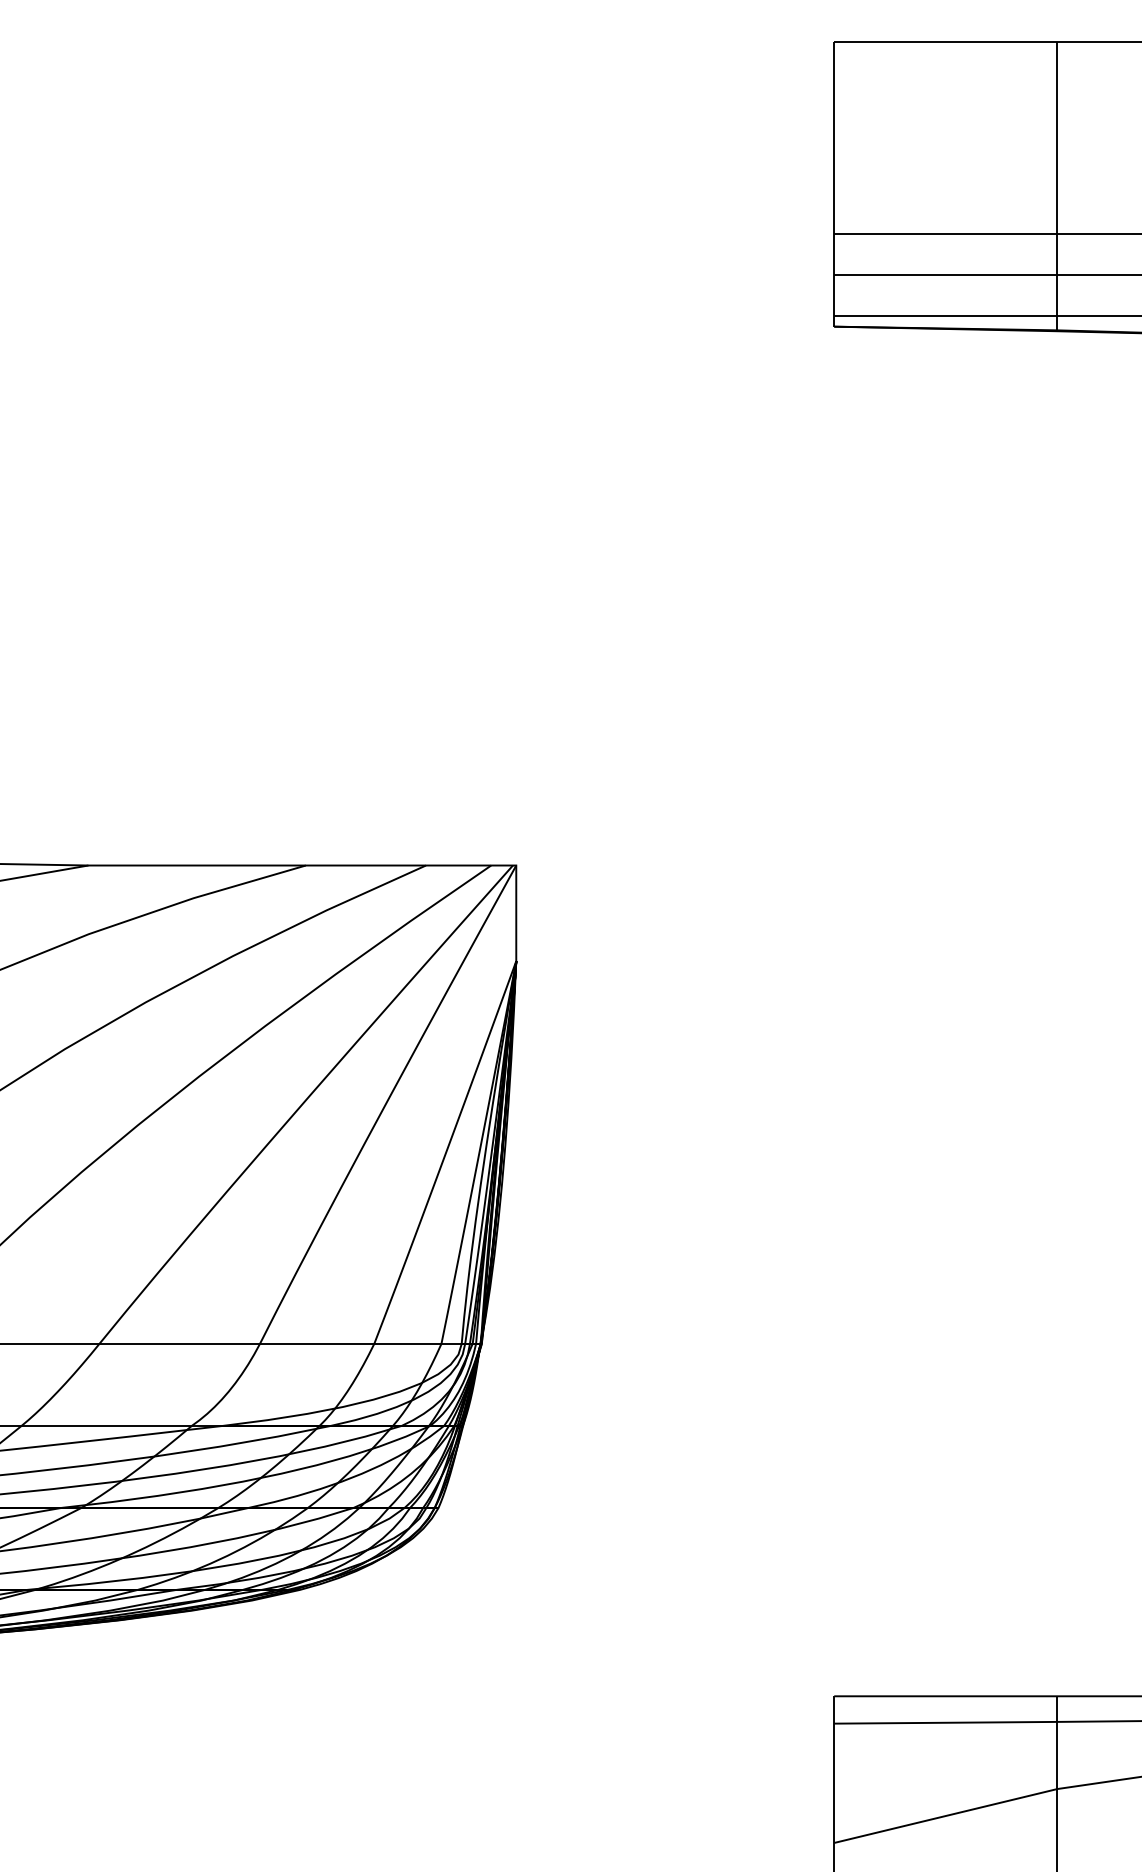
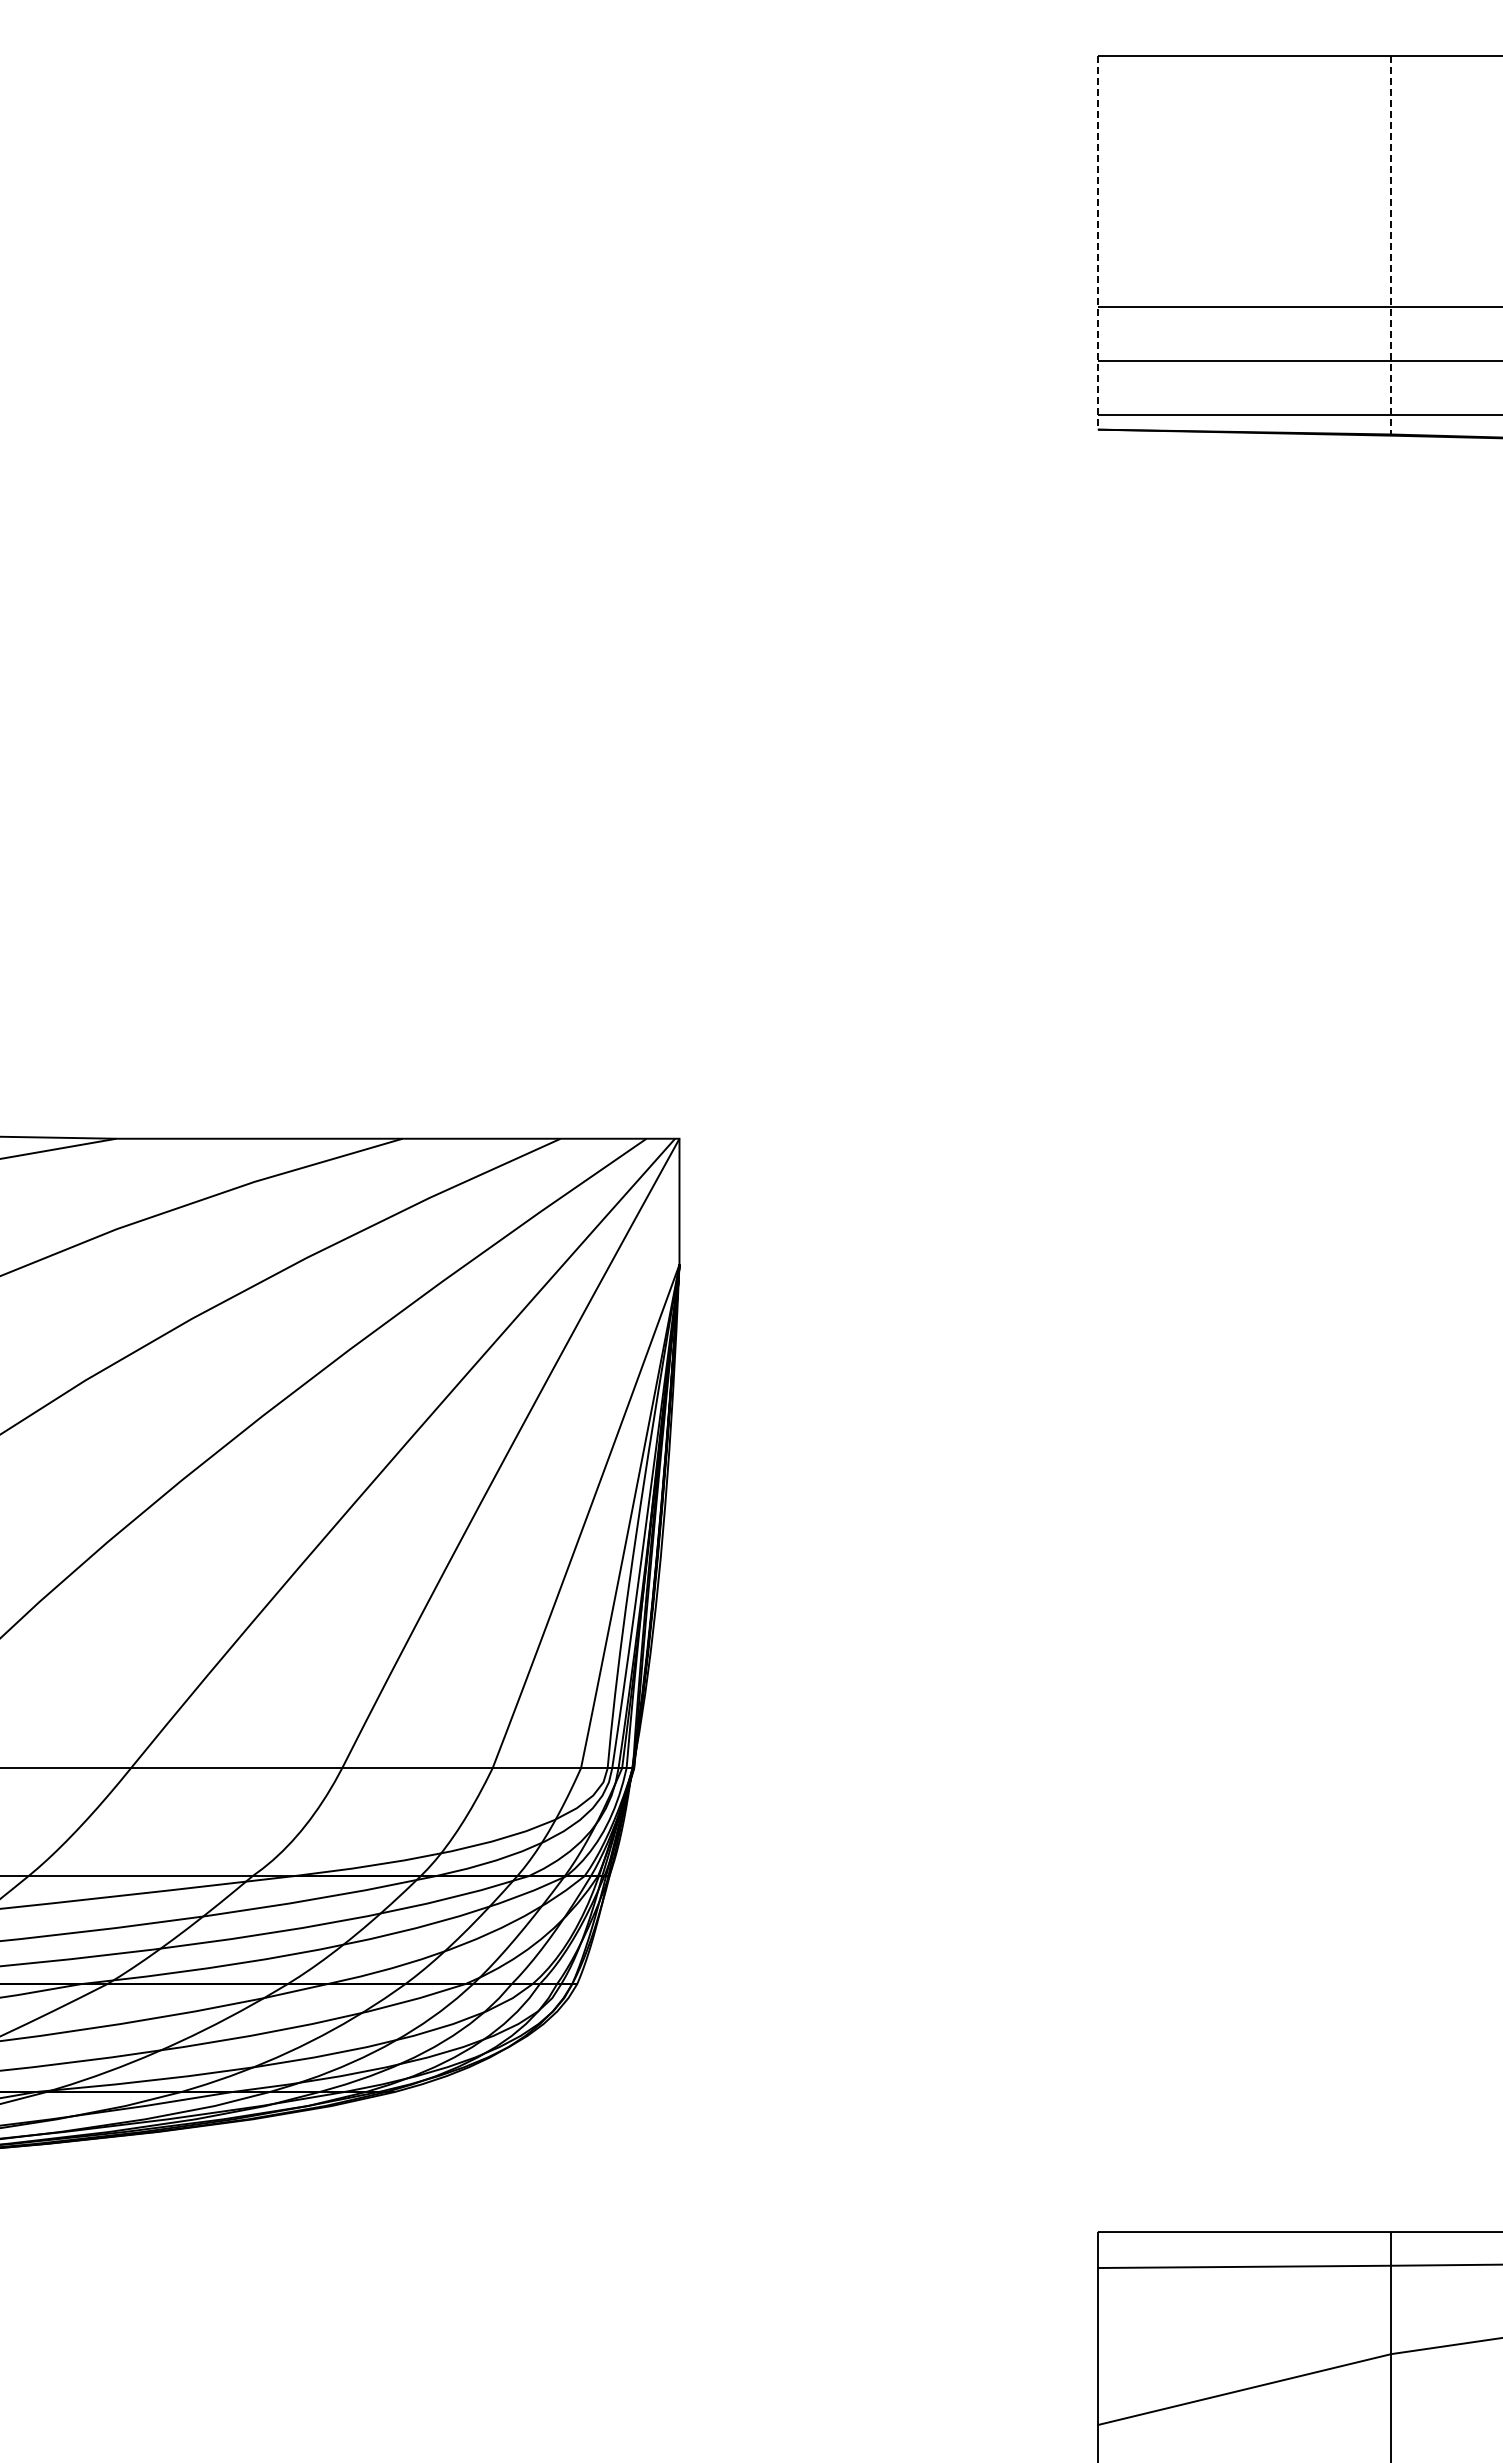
line: (833, 185) -> (1097, 243), solid -> dashed
line: (1057, 187) -> (1391, 246), solid -> dashed

